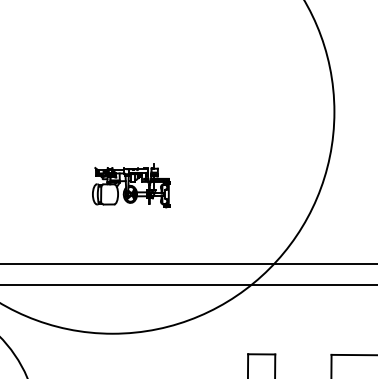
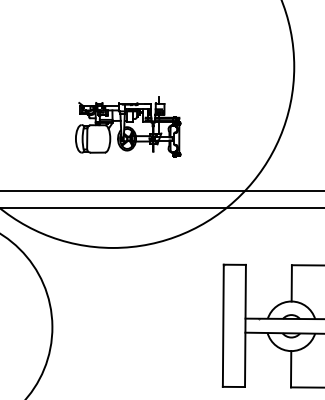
part: (131, 185) -> (128, 126), size x1.67

